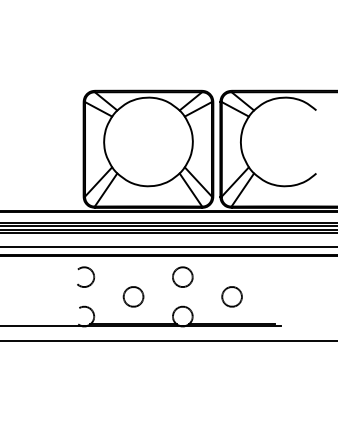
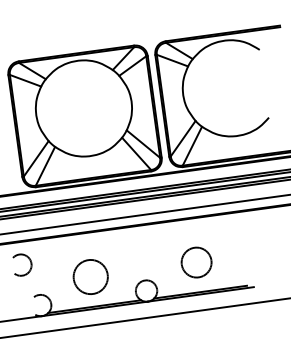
part: (92, 274) -> (29, 261), moved
part: (182, 276) -> (140, 248), removed
part: (133, 296) -> (90, 276), size x1.6
part: (231, 296) -> (195, 262), size x1.4

